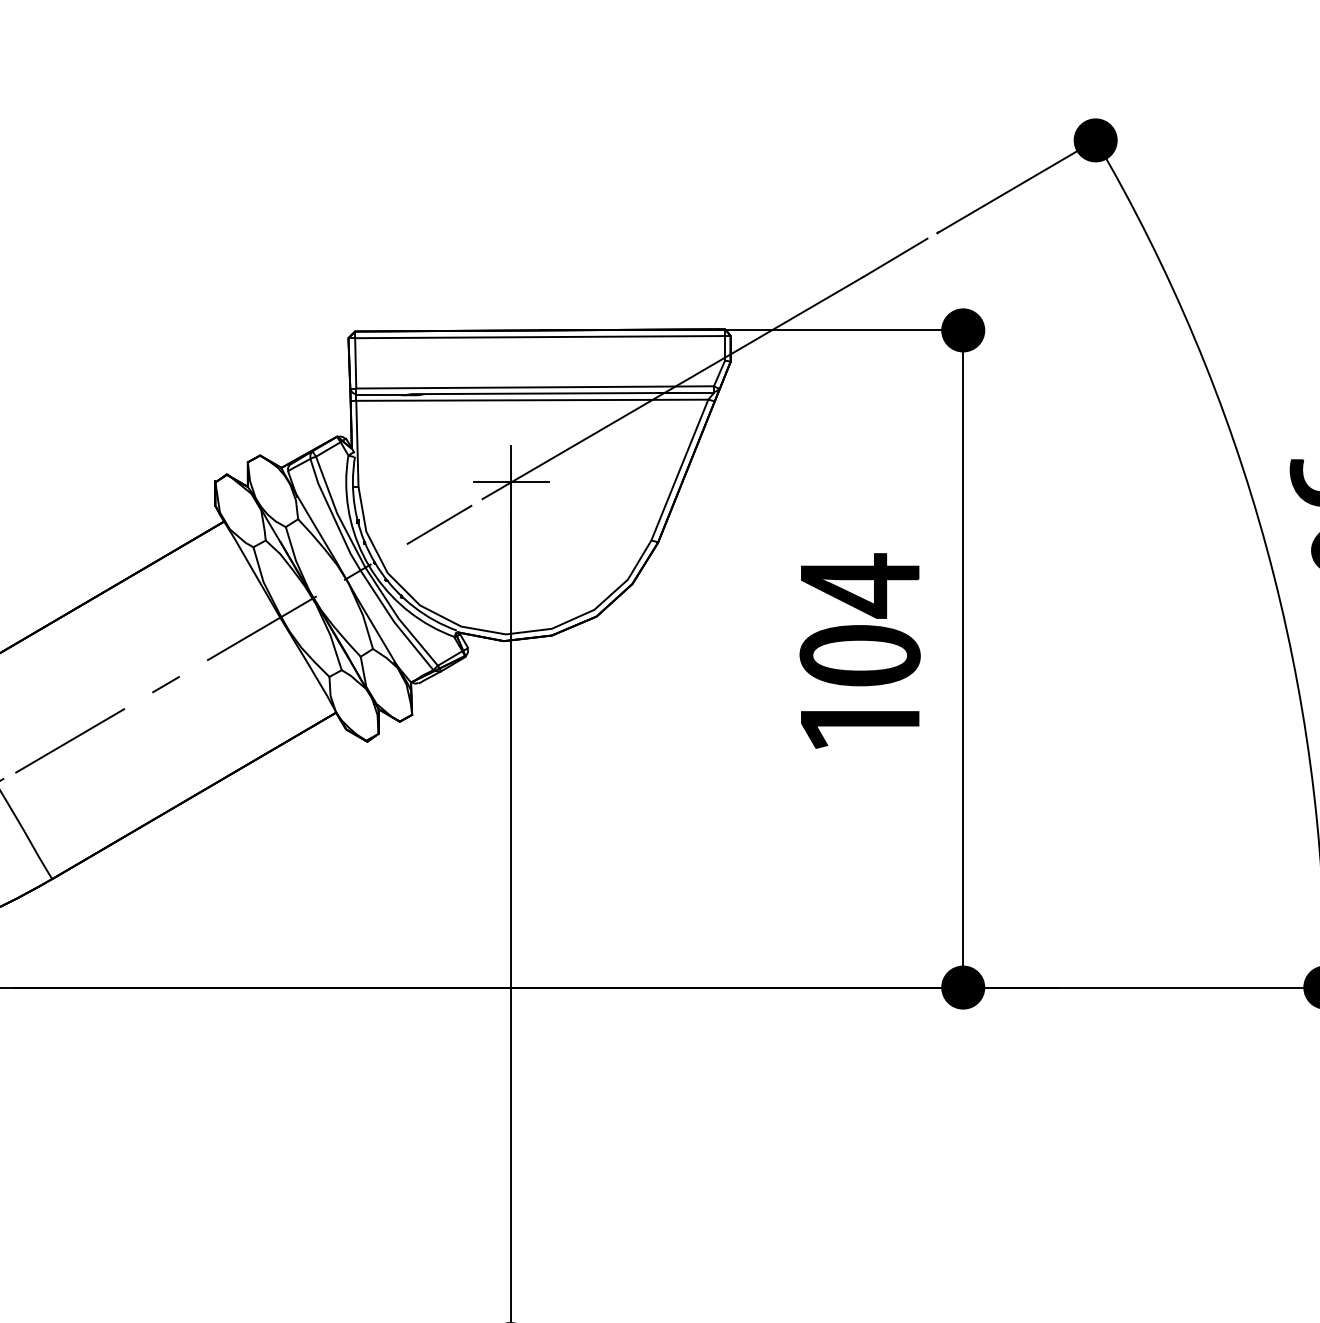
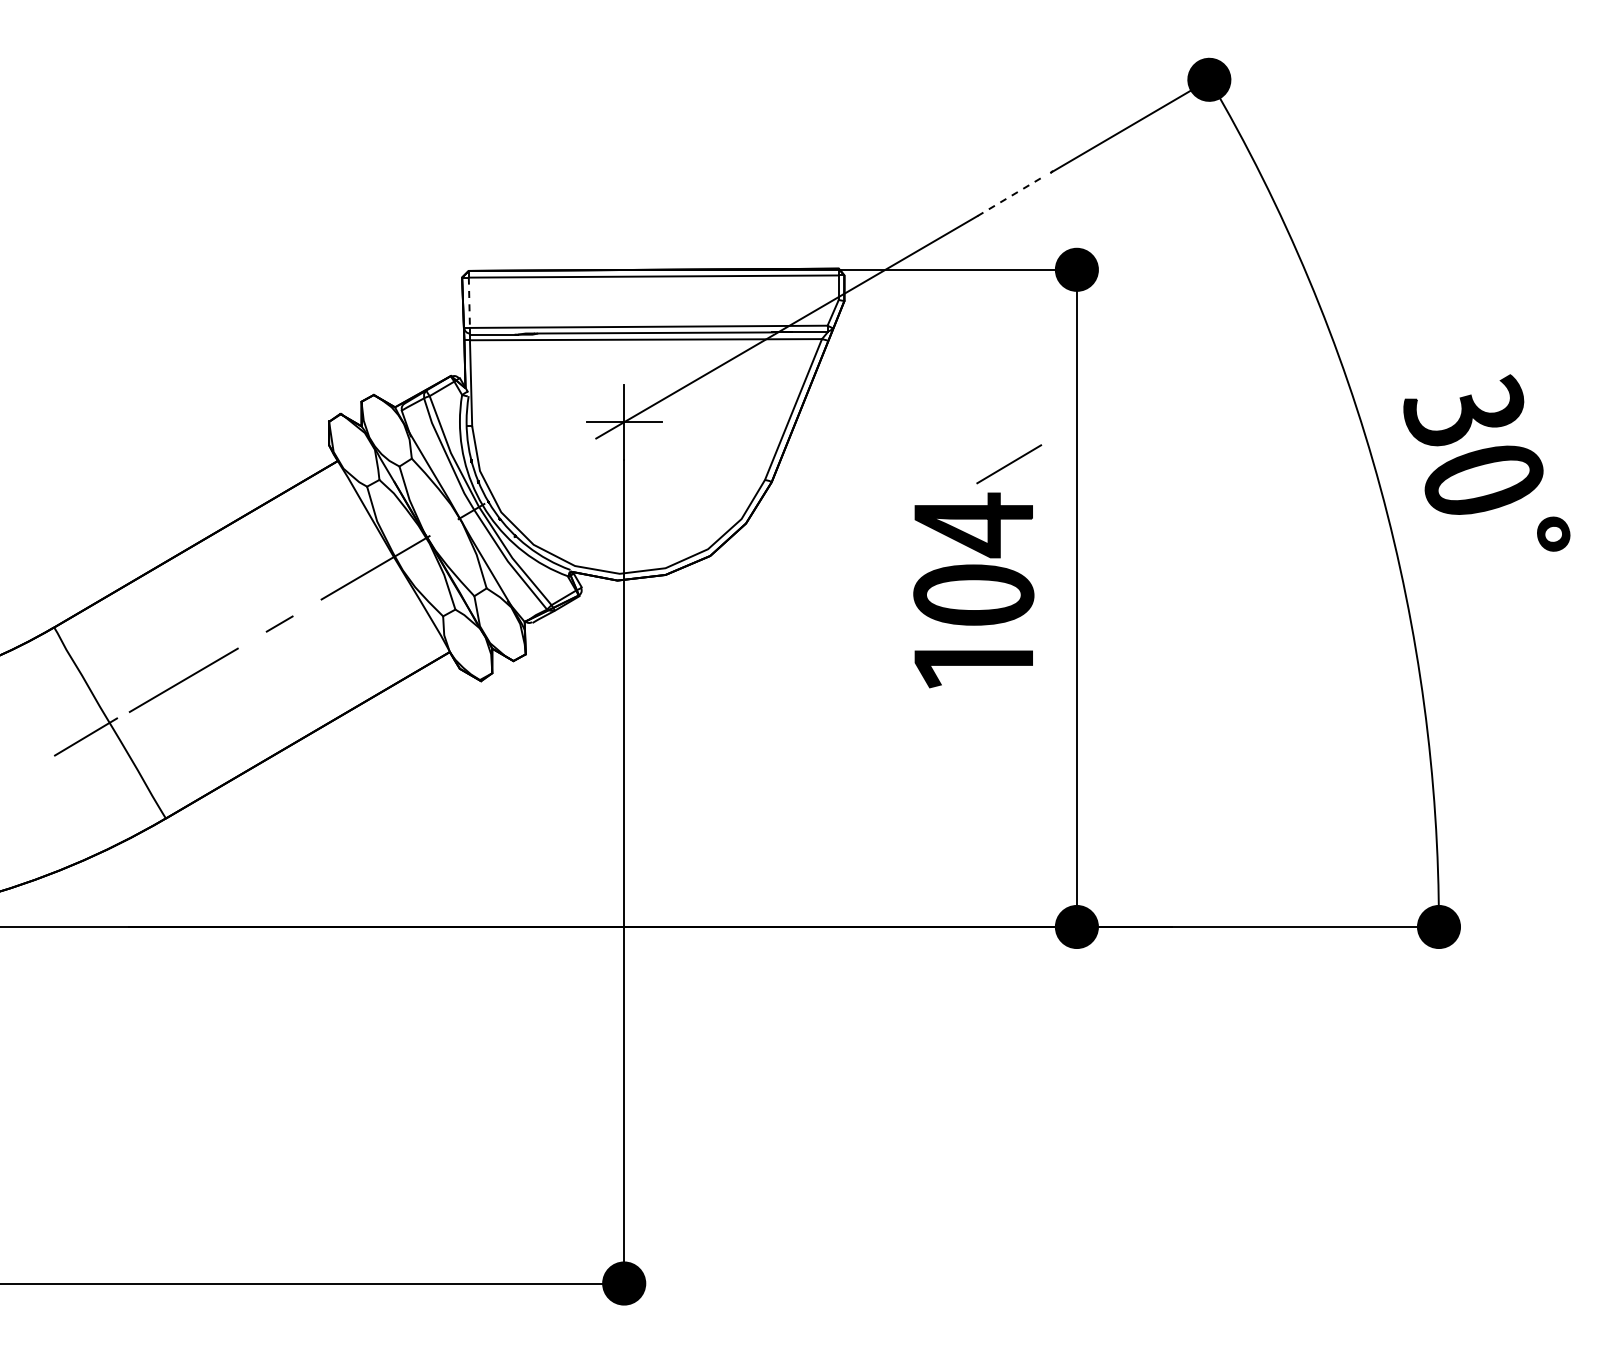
line: (895, 257) -> (1009, 196), solid -> dashed
line: (355, 364) -> (469, 303), solid -> dashed
line: (439, 525) -> (1009, 464), moved

